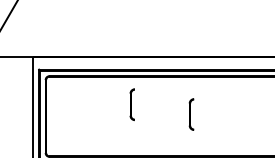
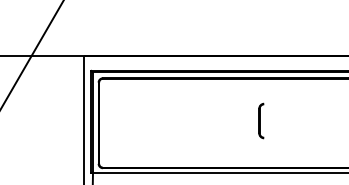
part: (132, 104) -> (195, 109), removed

